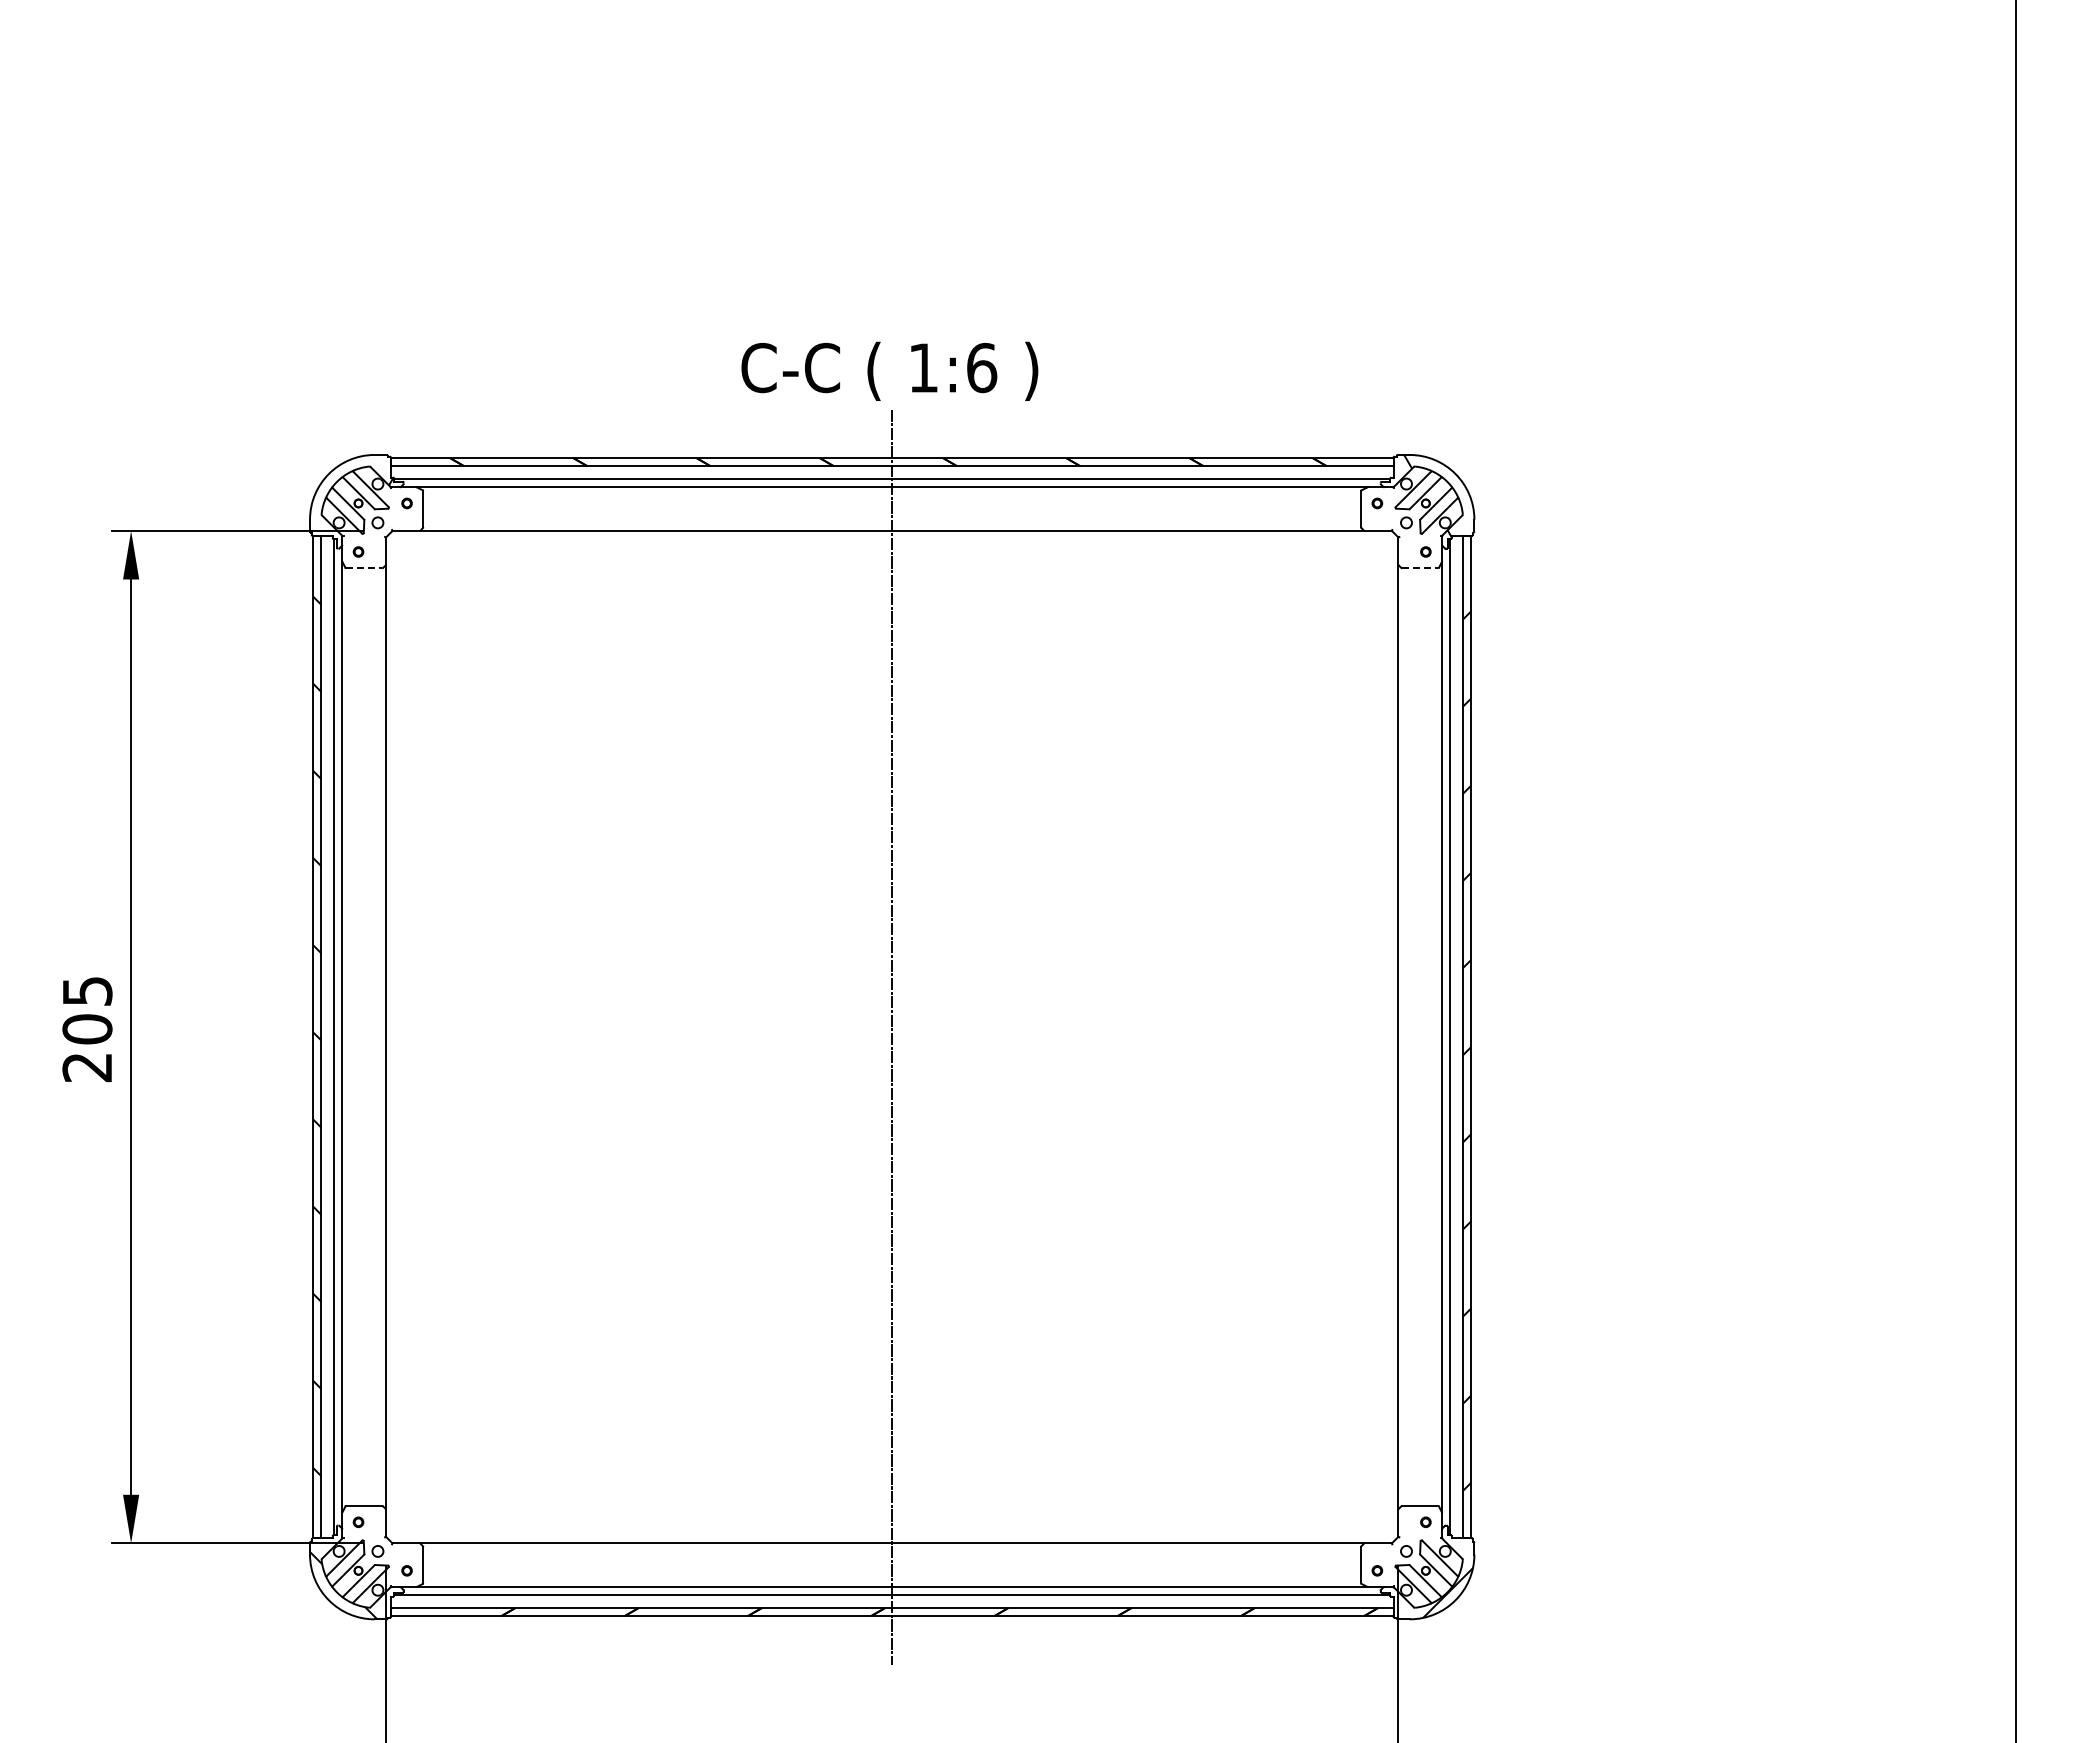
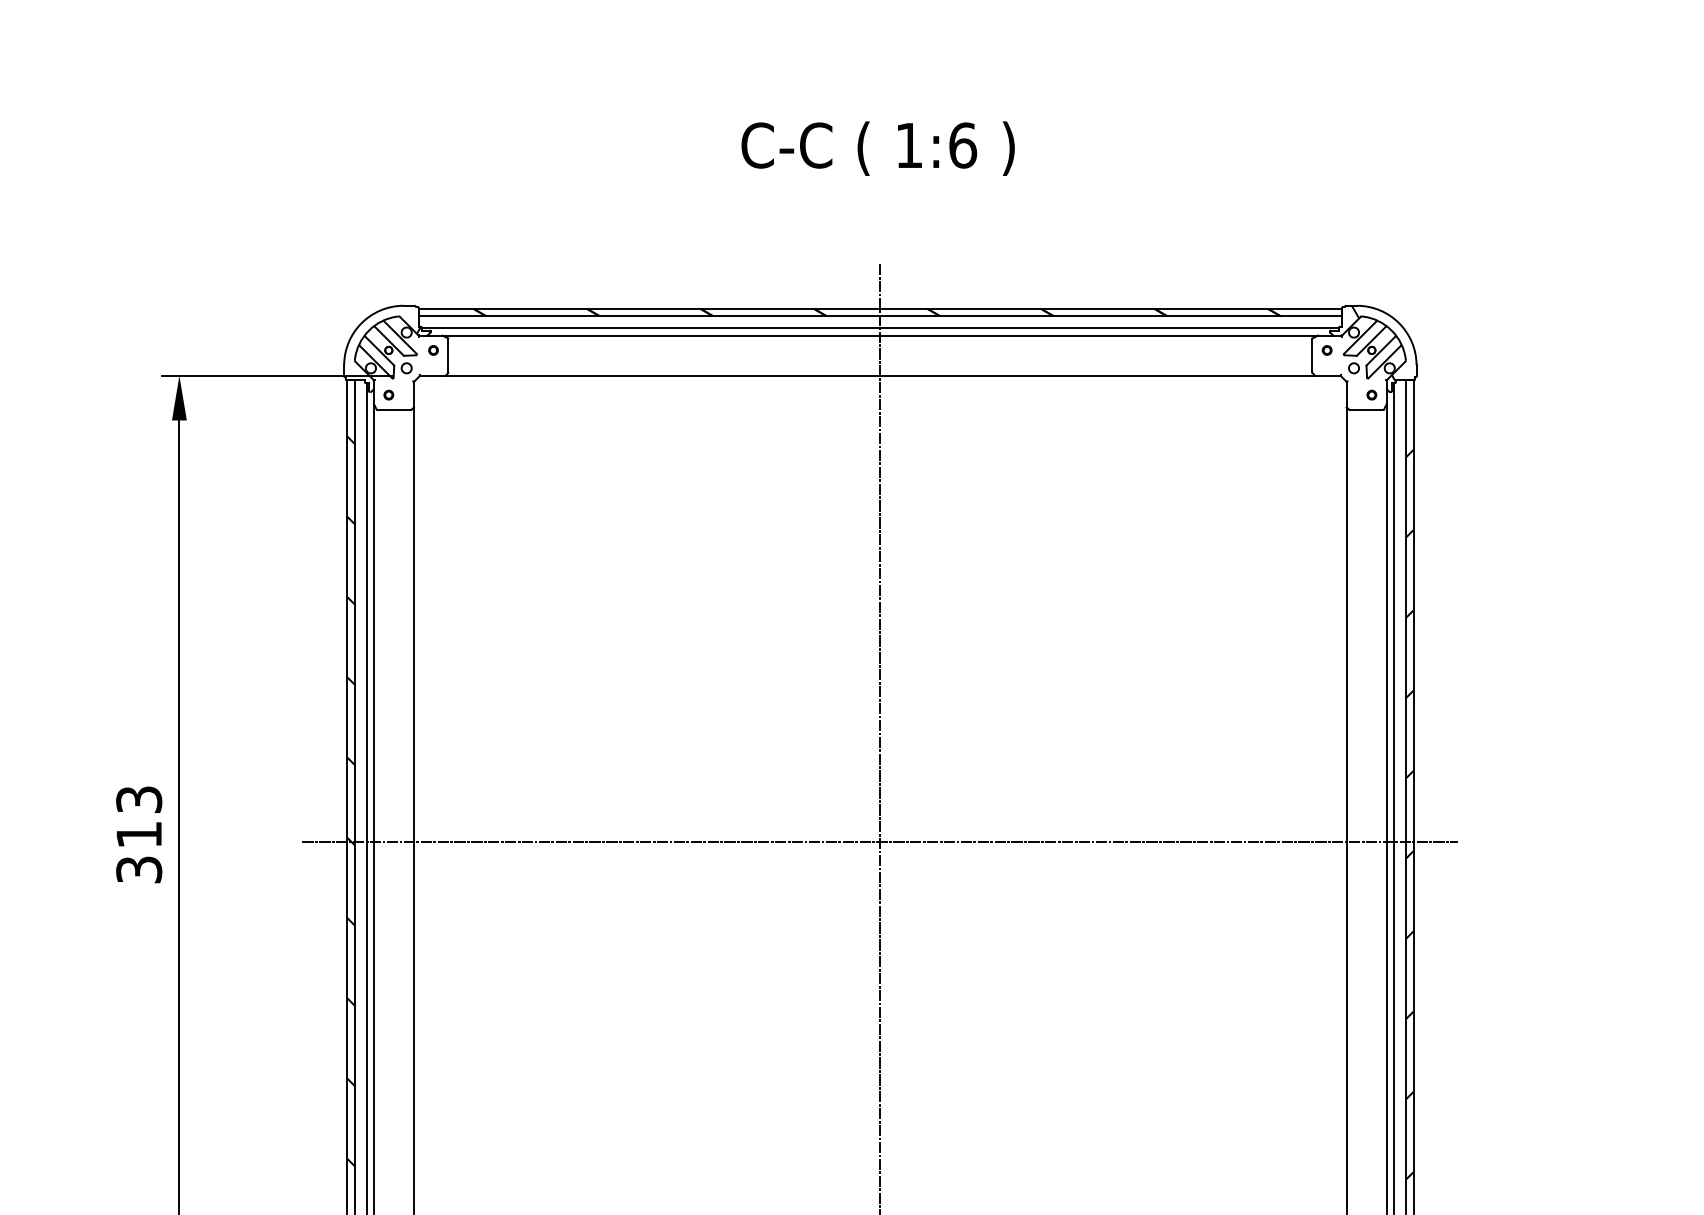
text: (889, 370) -> (877, 147), moved
line: (364, 568) -> (394, 410), dashed -> solid
line: (1420, 568) -> (1366, 410), dashed -> solid
text: (87, 1029) -> (139, 834), 205 -> 313
line: (891, 1037) -> (879, 842), added

